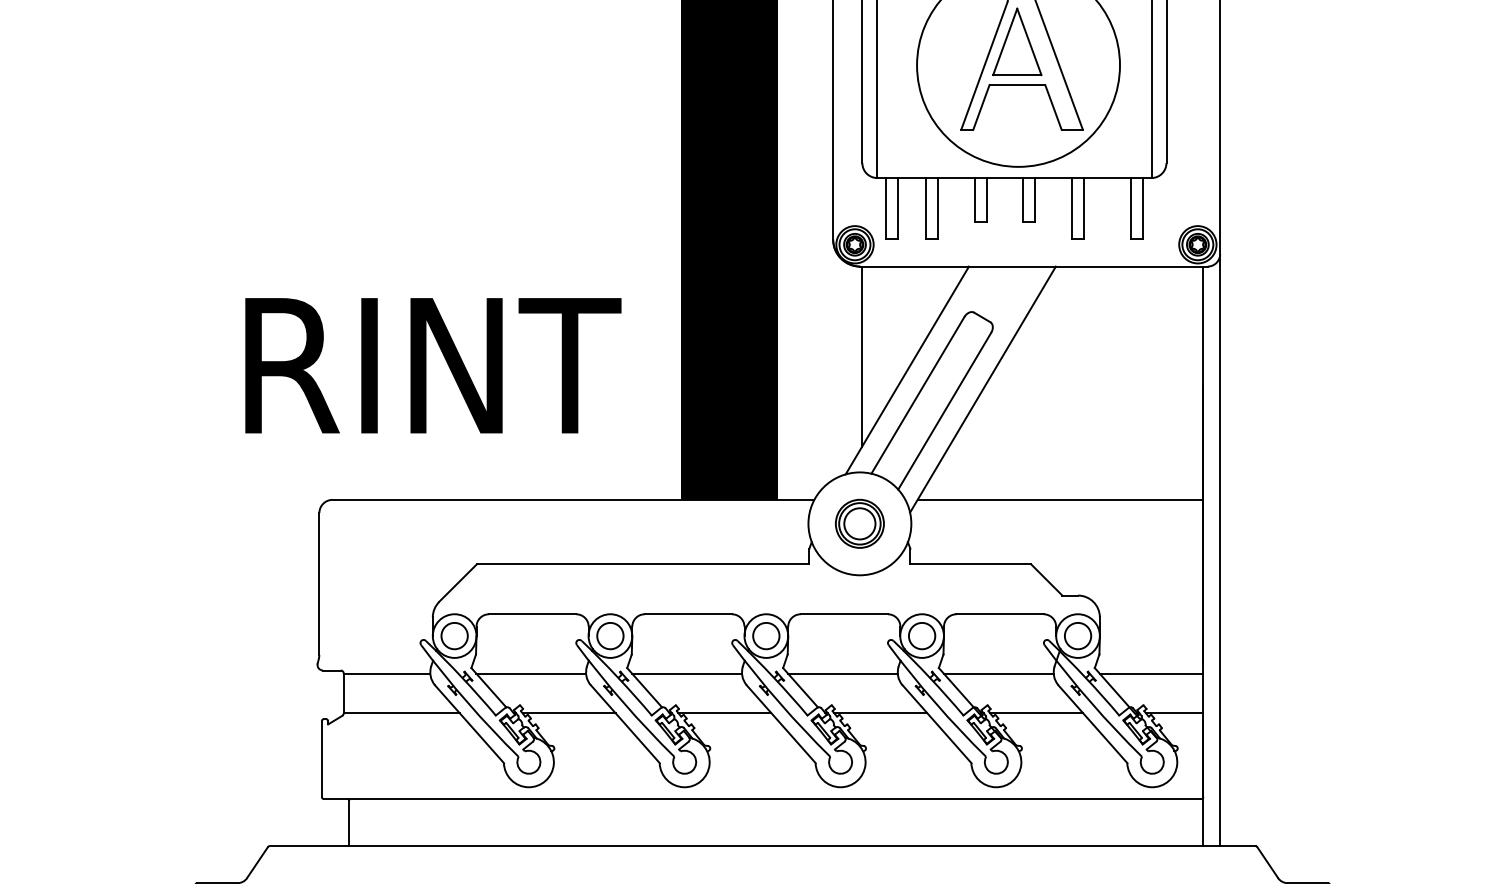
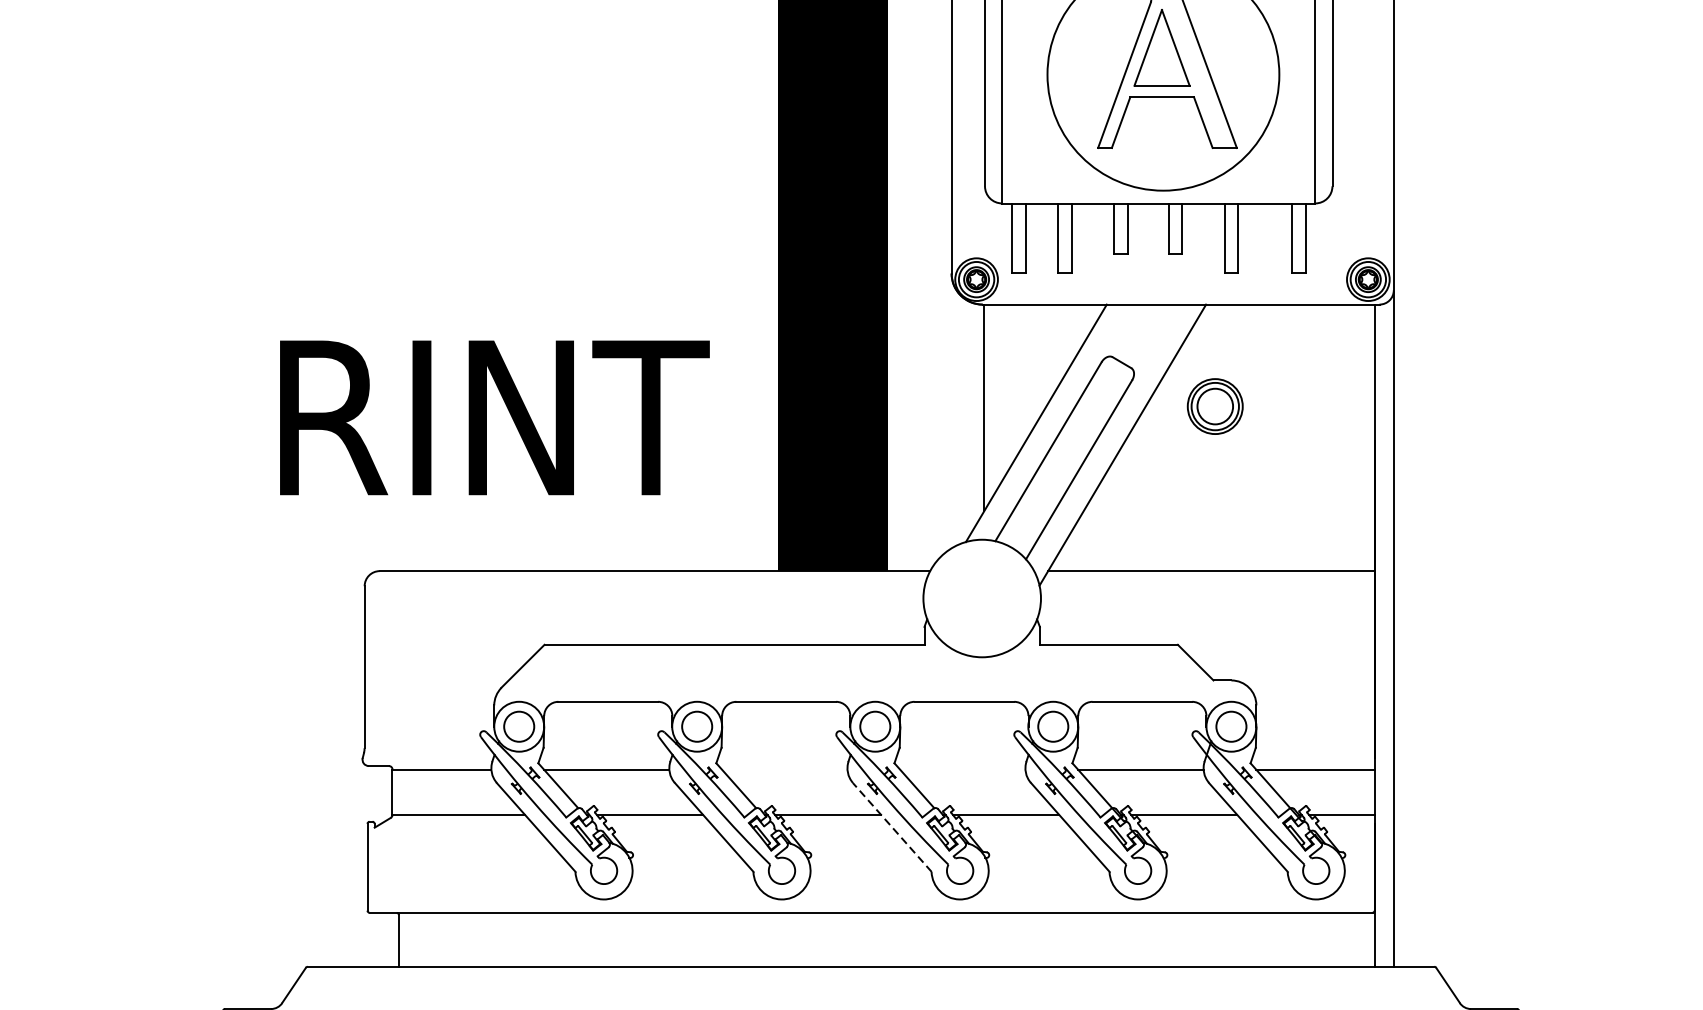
part: (859, 523) -> (1214, 406), moved
line: (686, 673) -> (784, 769), removed
line: (842, 673) -> (962, 769), removed
line: (780, 723) -> (891, 826), solid -> dashed

